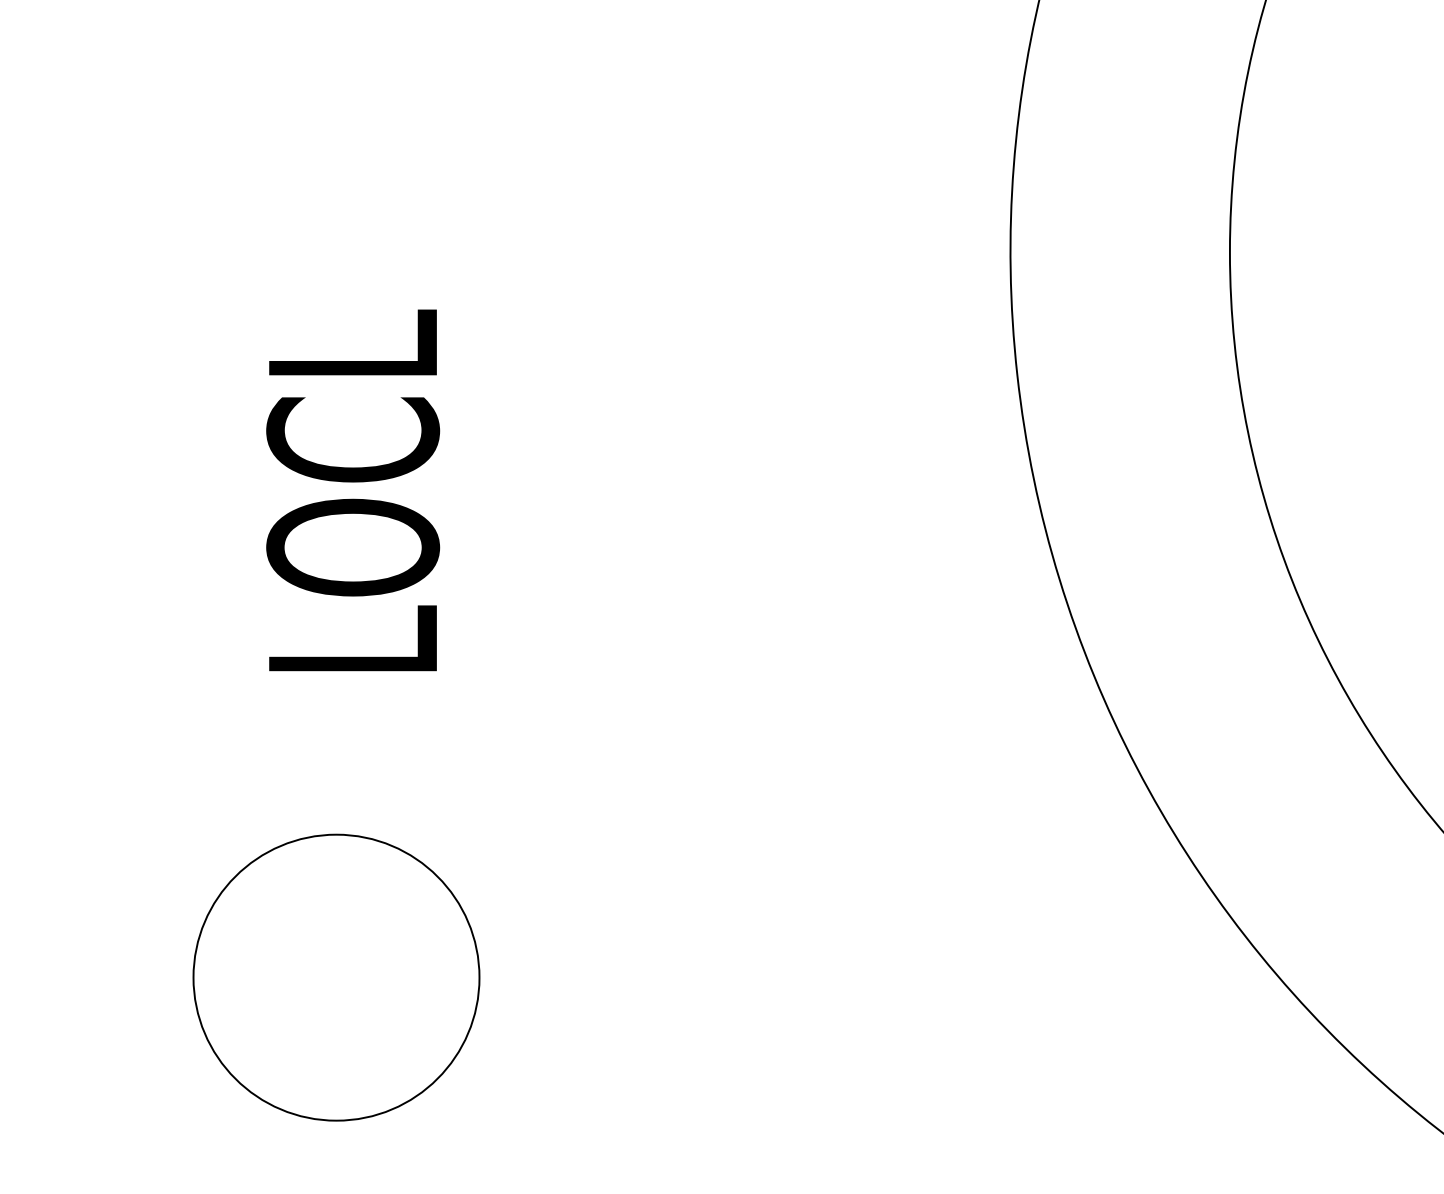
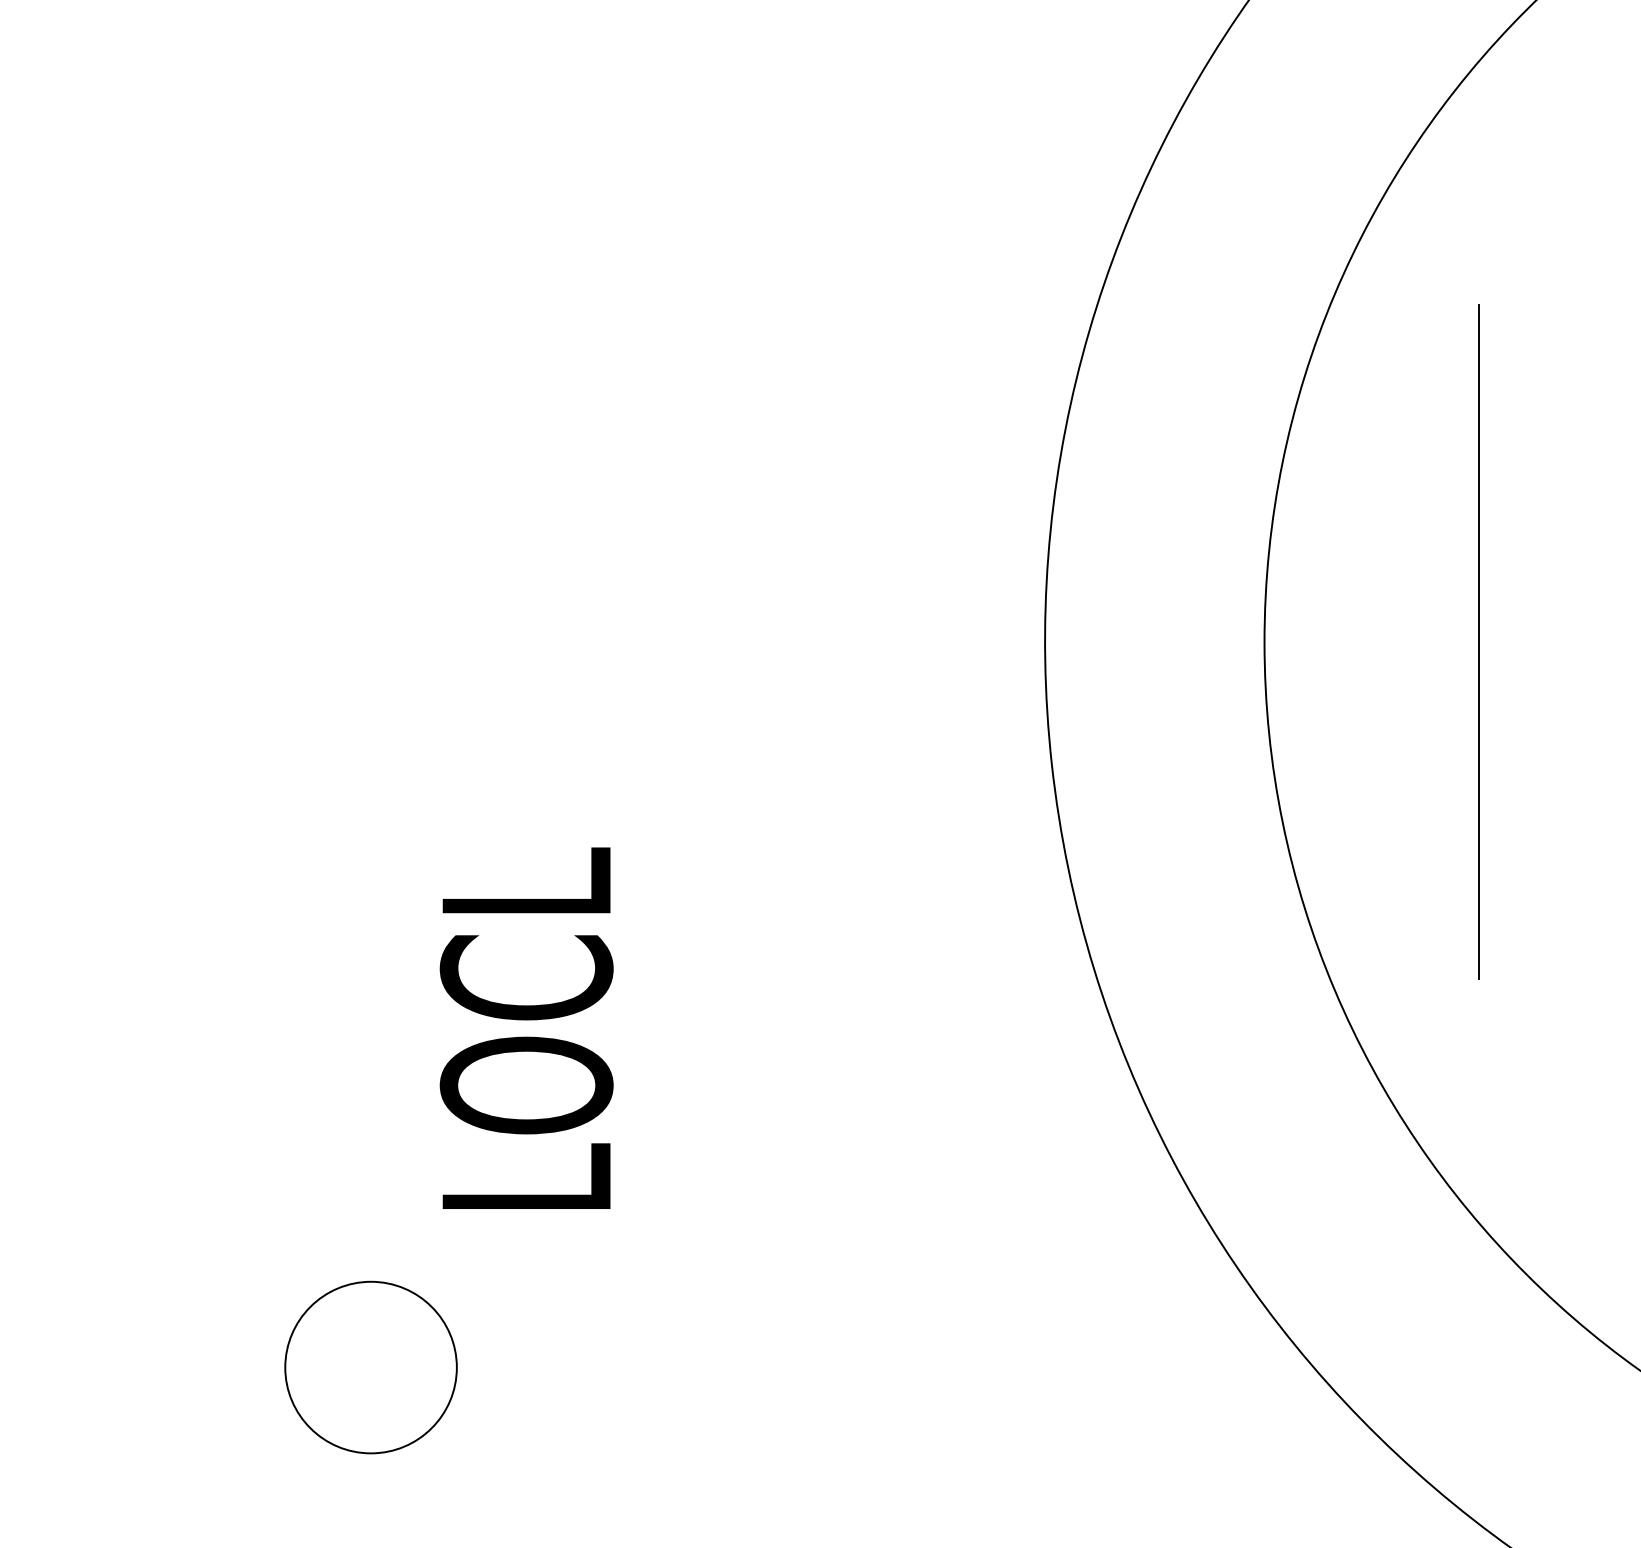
text: (352, 489) -> (526, 1027), moved
circle: (336, 977) -> (371, 1367), size x0.6

